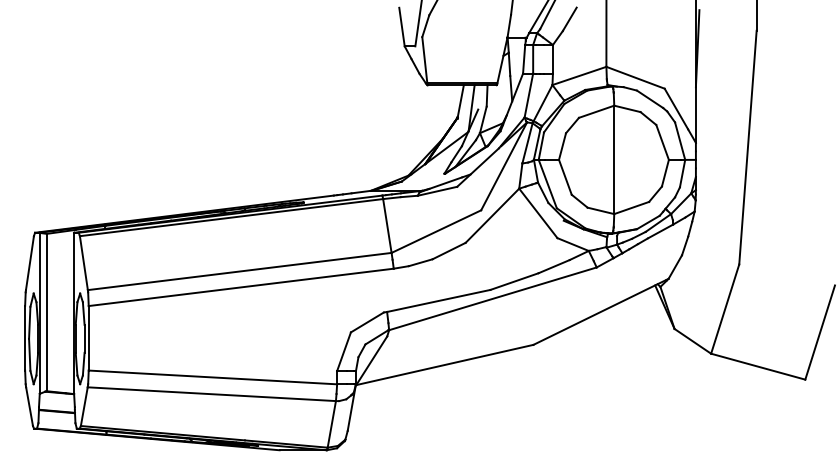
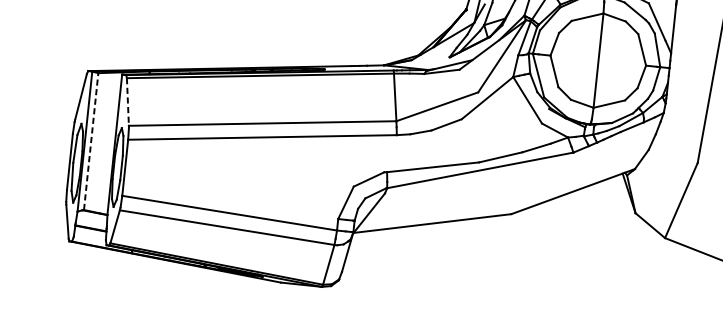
line: (83, 263) -> (127, 102), solid -> dashed
line: (46, 312) -> (90, 141), solid -> dashed

